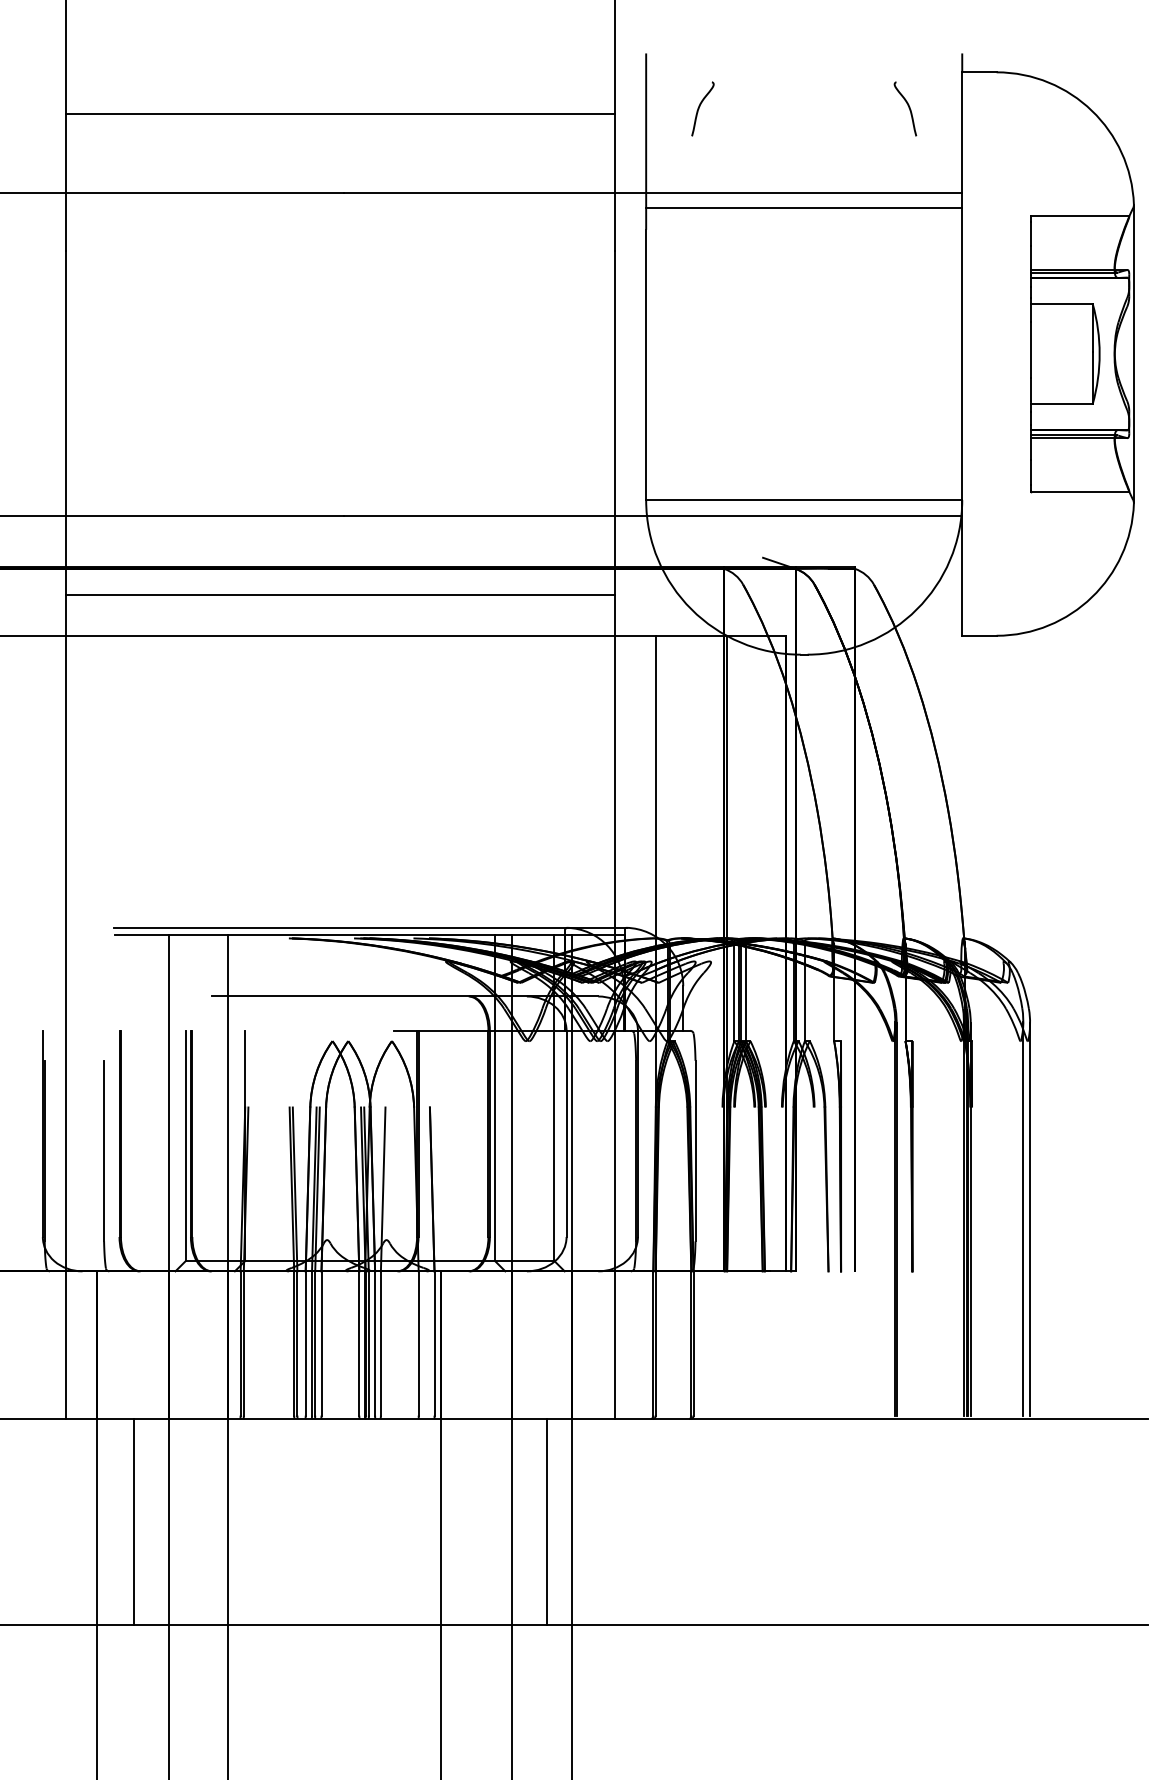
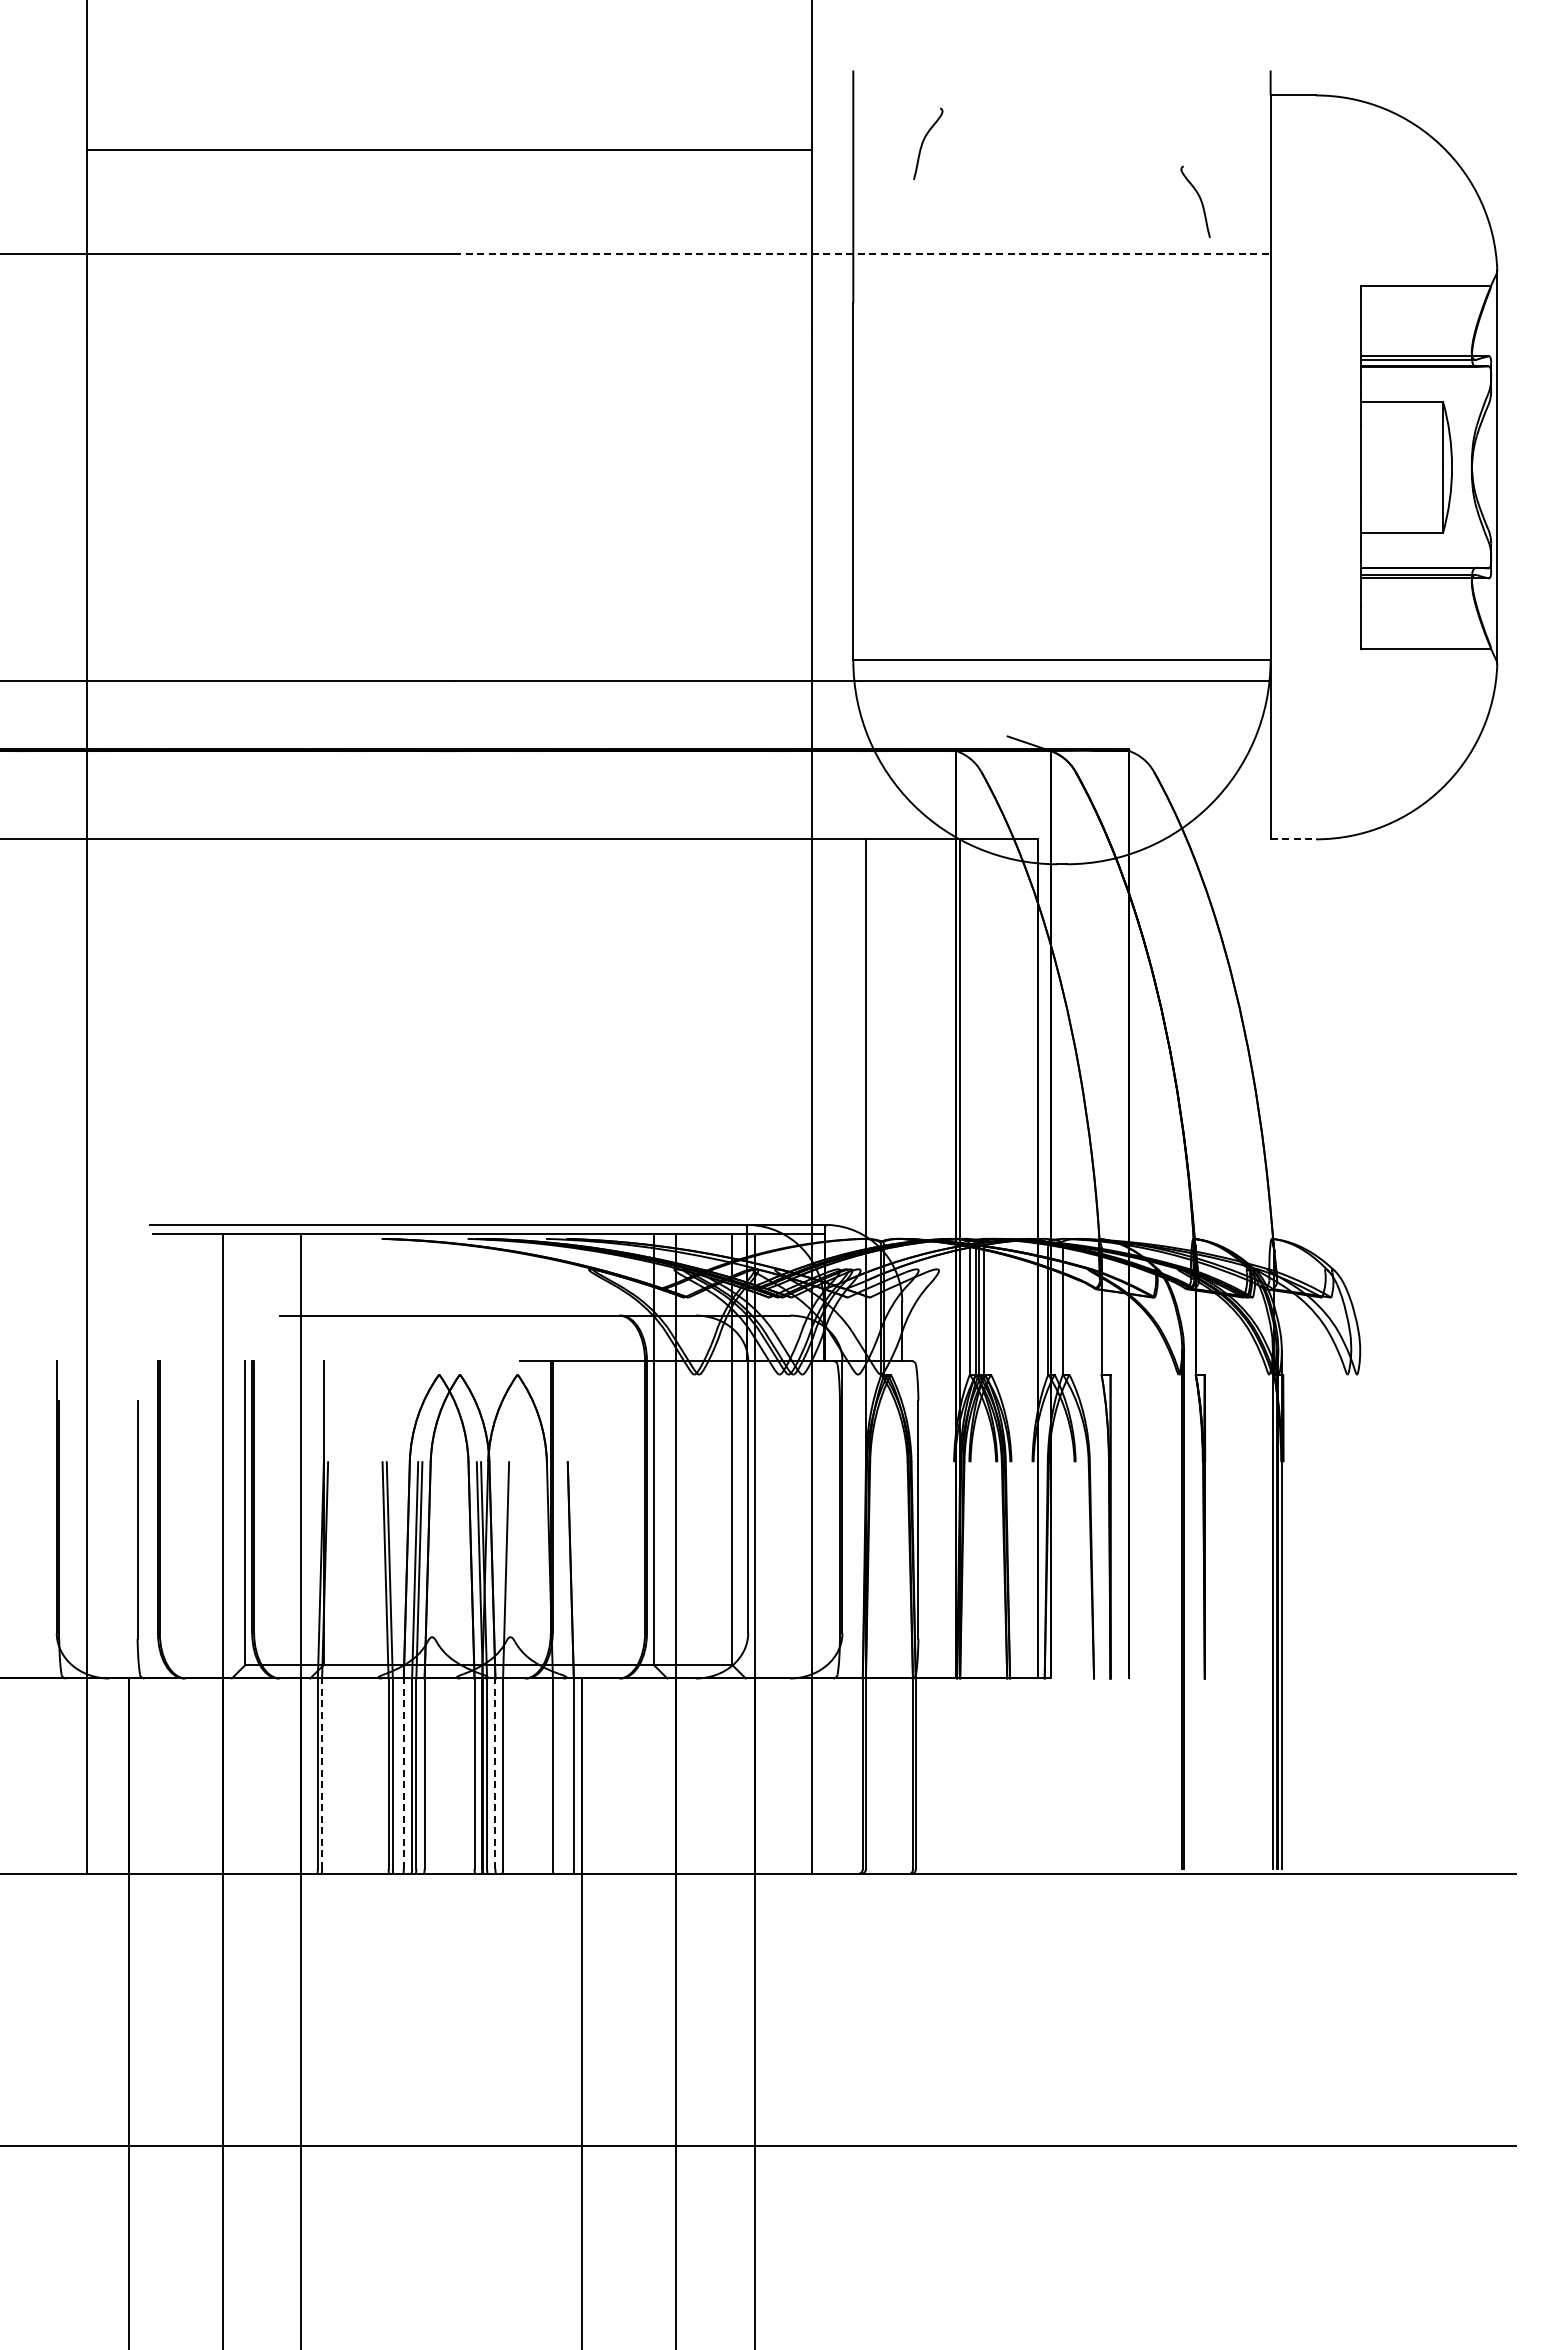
curve: (908, 107) -> (1199, 199), moved
line: (653, 192) -> (862, 254), solid -> dashed
line: (803, 207) -> (1061, 274), removed
line: (340, 594) -> (449, 784), removed
line: (979, 635) -> (1293, 839), solid -> dashed
line: (1023, 1218) -> (1351, 1608), removed
line: (1030, 1219) -> (1360, 1609), removed
line: (244, 1343) -> (322, 1773), solid -> dashed
line: (305, 1343) -> (403, 1773), solid -> dashed
line: (375, 1343) -> (495, 1773), solid -> dashed
line: (134, 1522) -> (177, 2009), removed
line: (546, 1522) -> (721, 2009), removed

